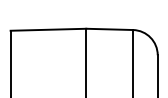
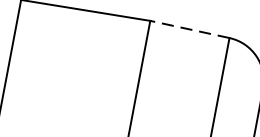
line: (109, 29) -> (189, 29), solid -> dashed

